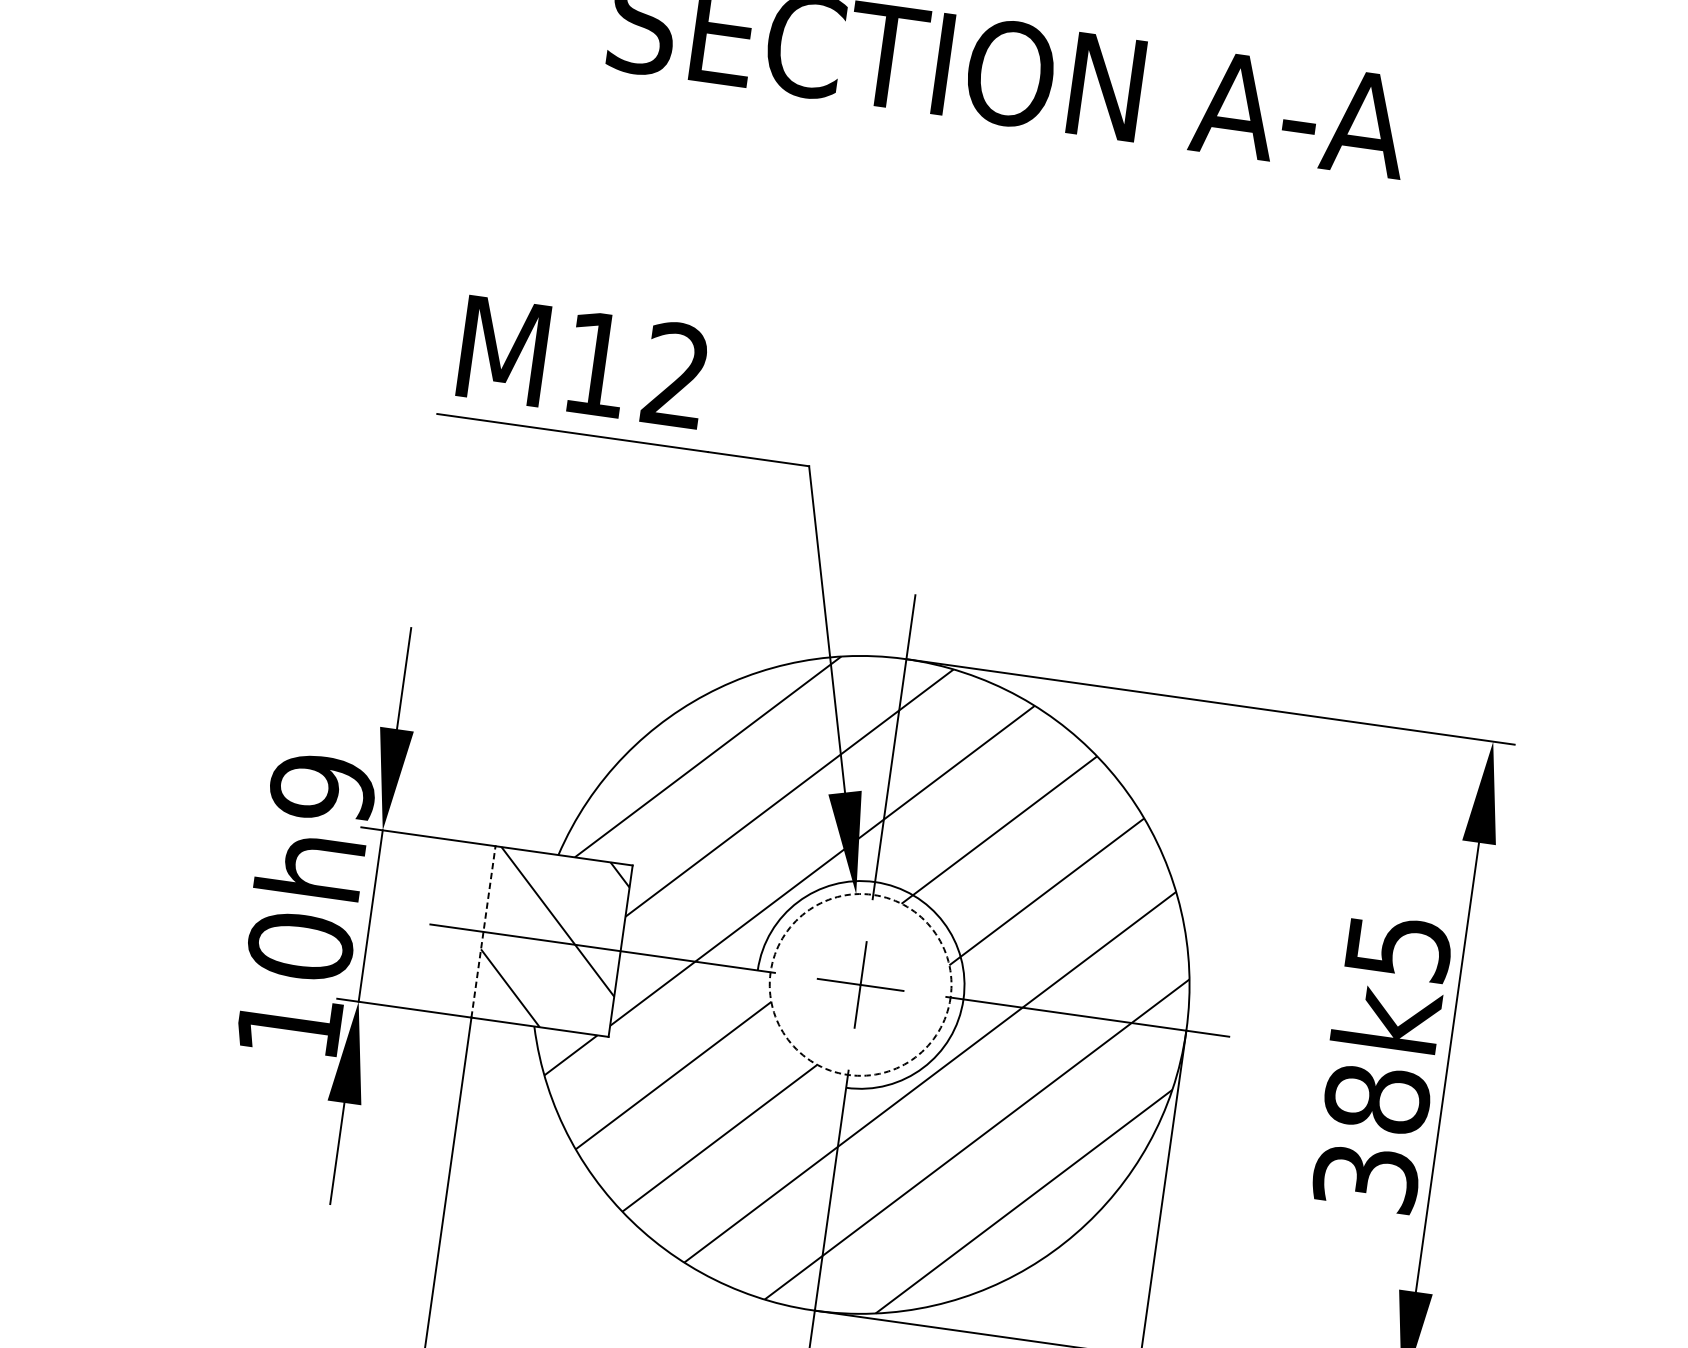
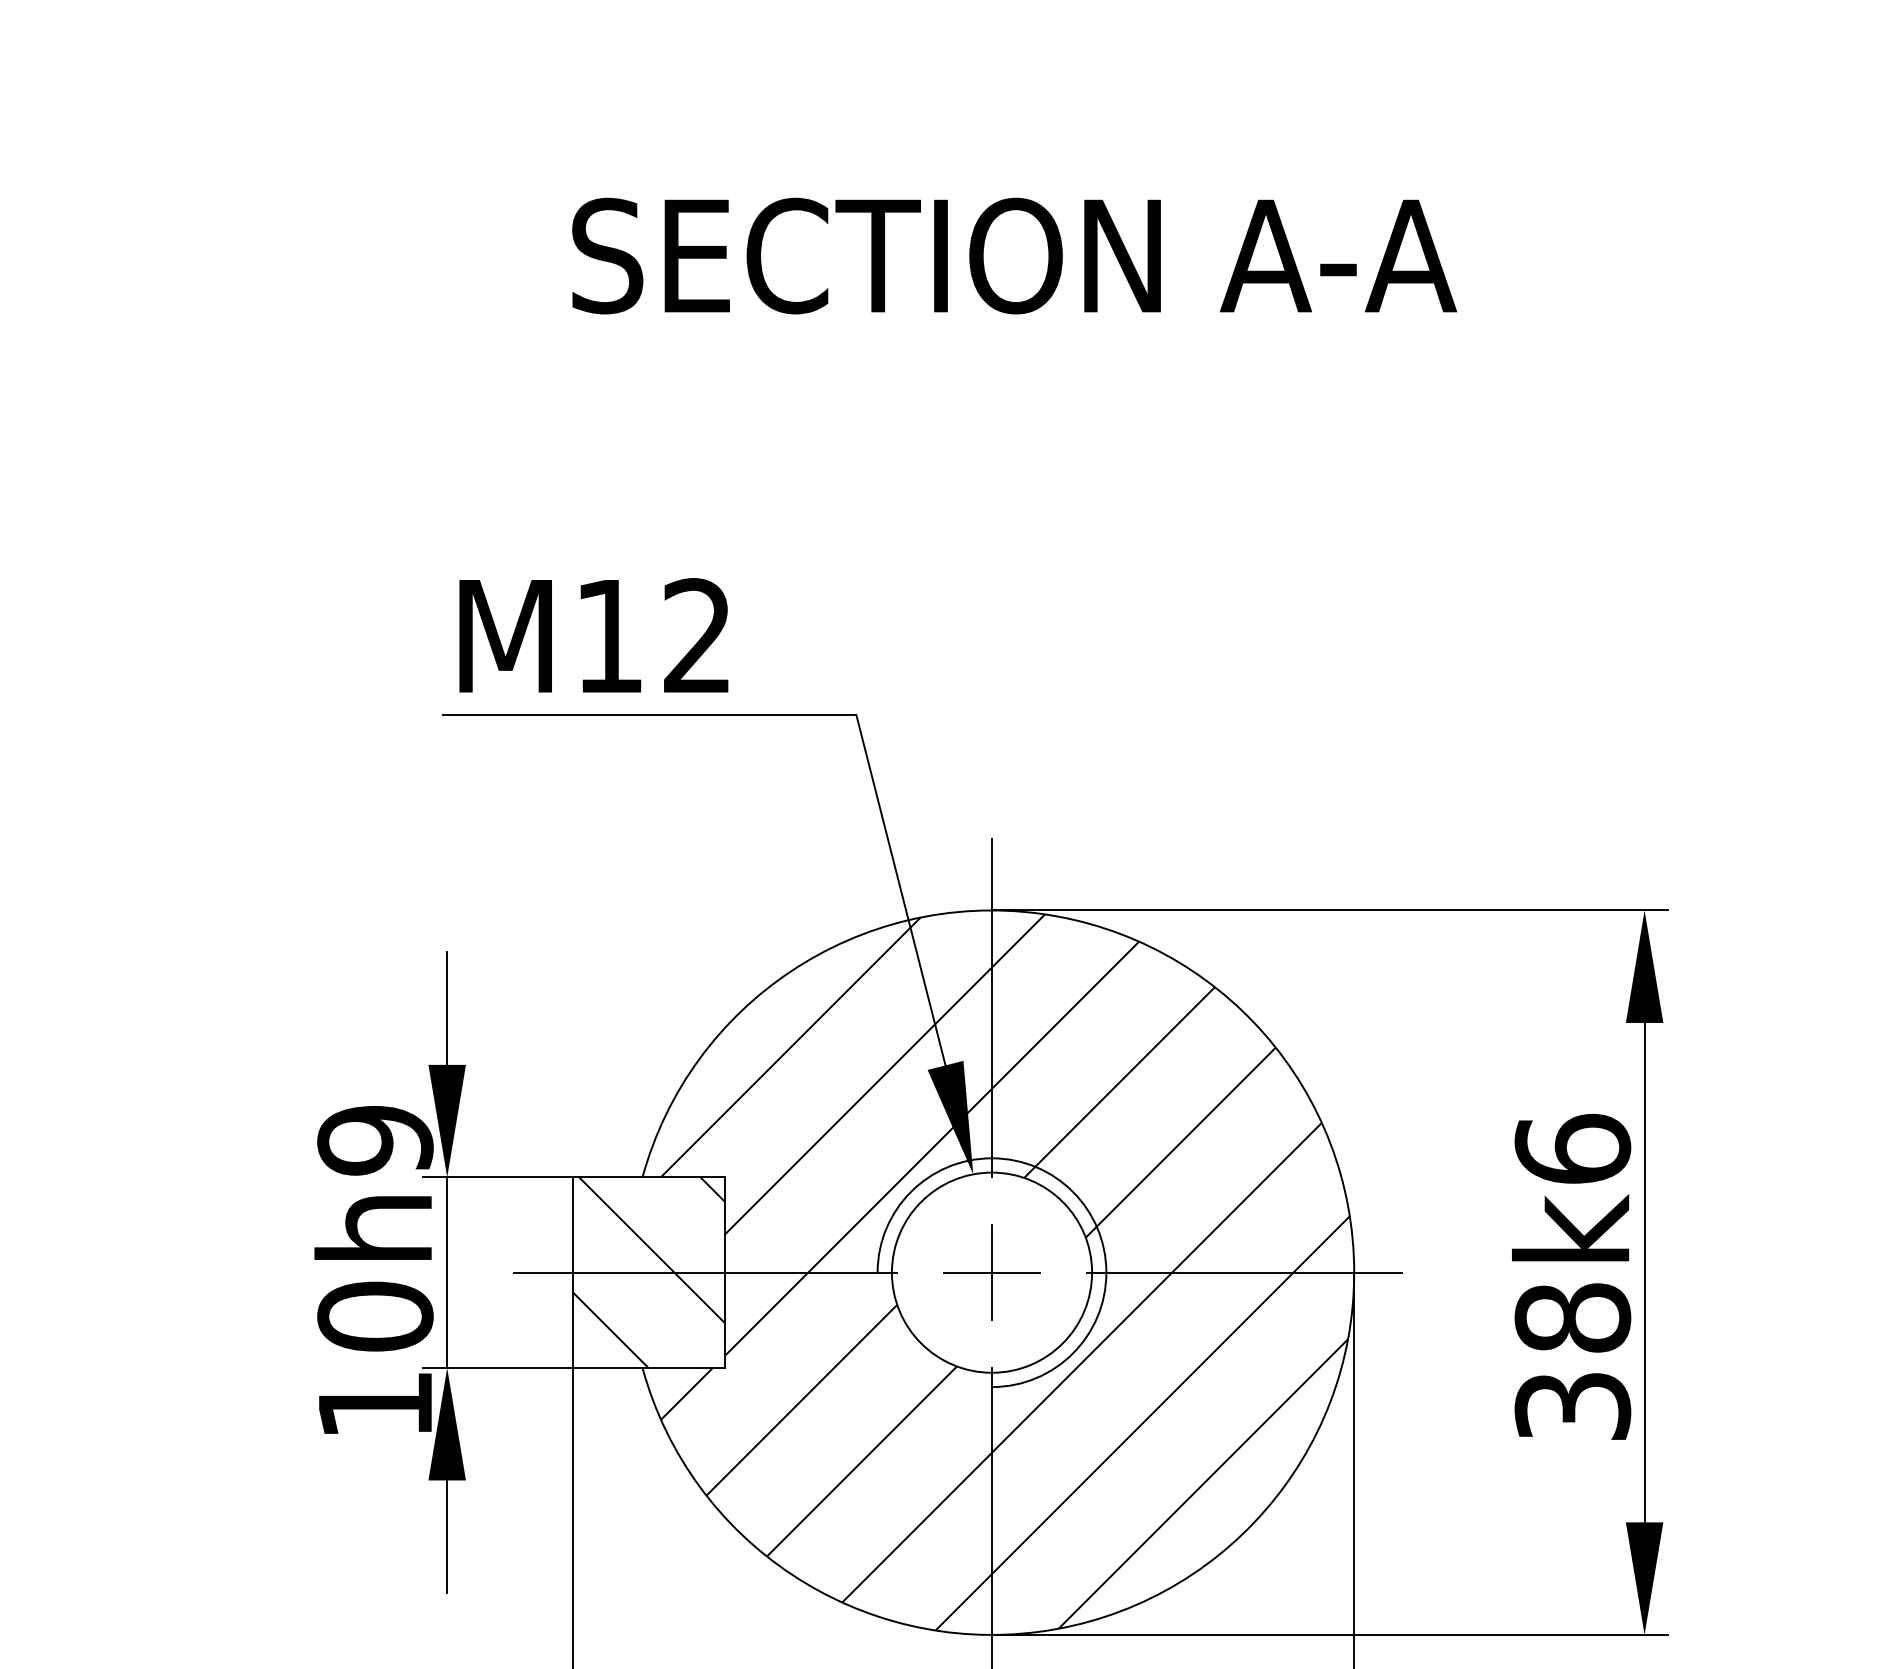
line: (483, 931) -> (572, 1272), dashed -> solid
text: (1398, 946) -> (1572, 1148), 38k5 -> 38k6
circle: (860, 984) -> (991, 1272), dashed -> solid

